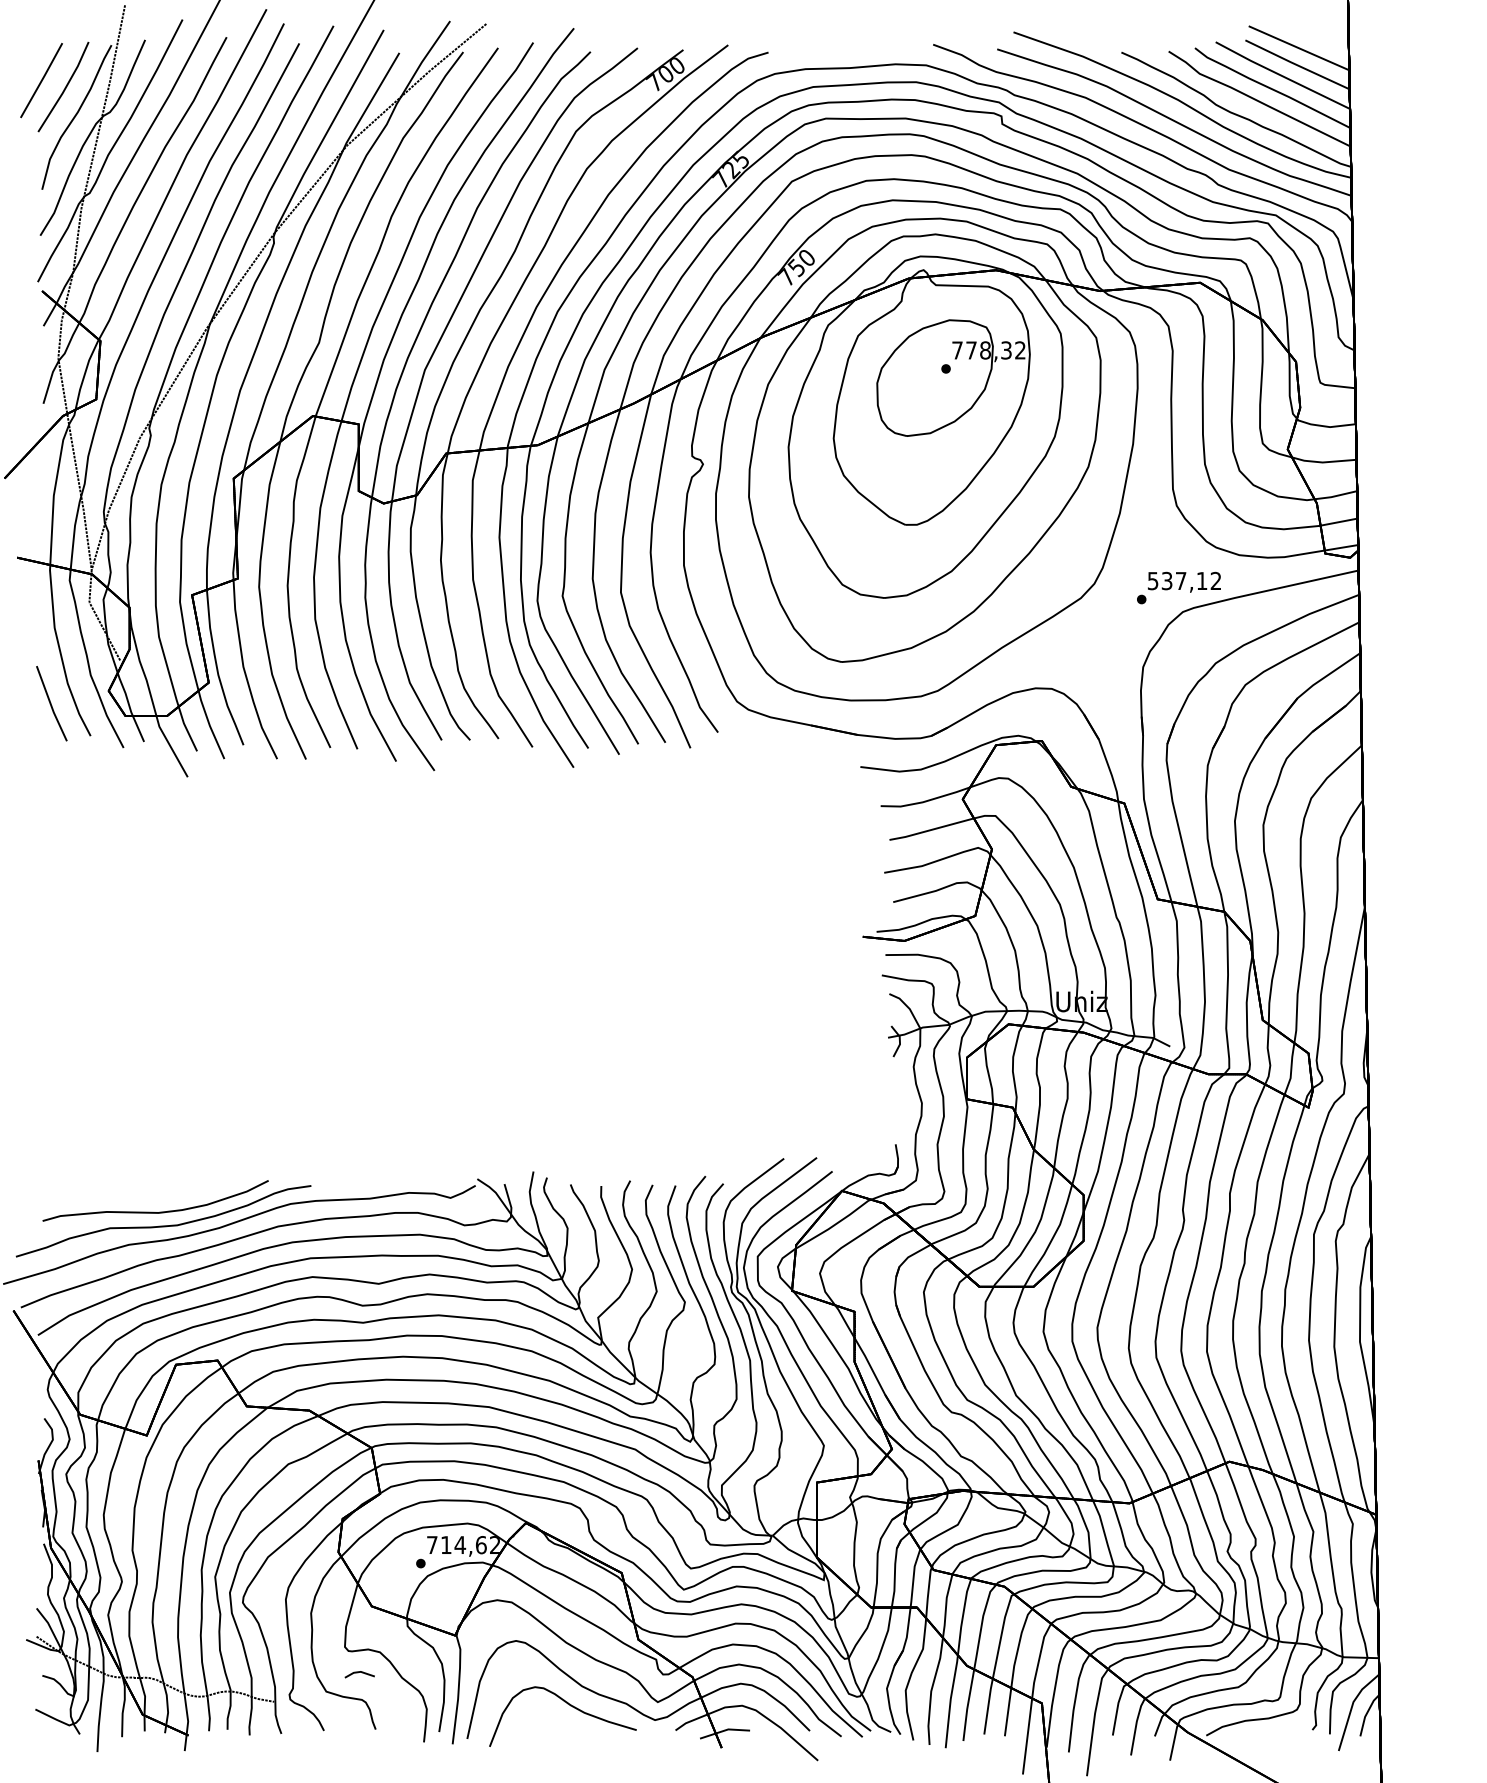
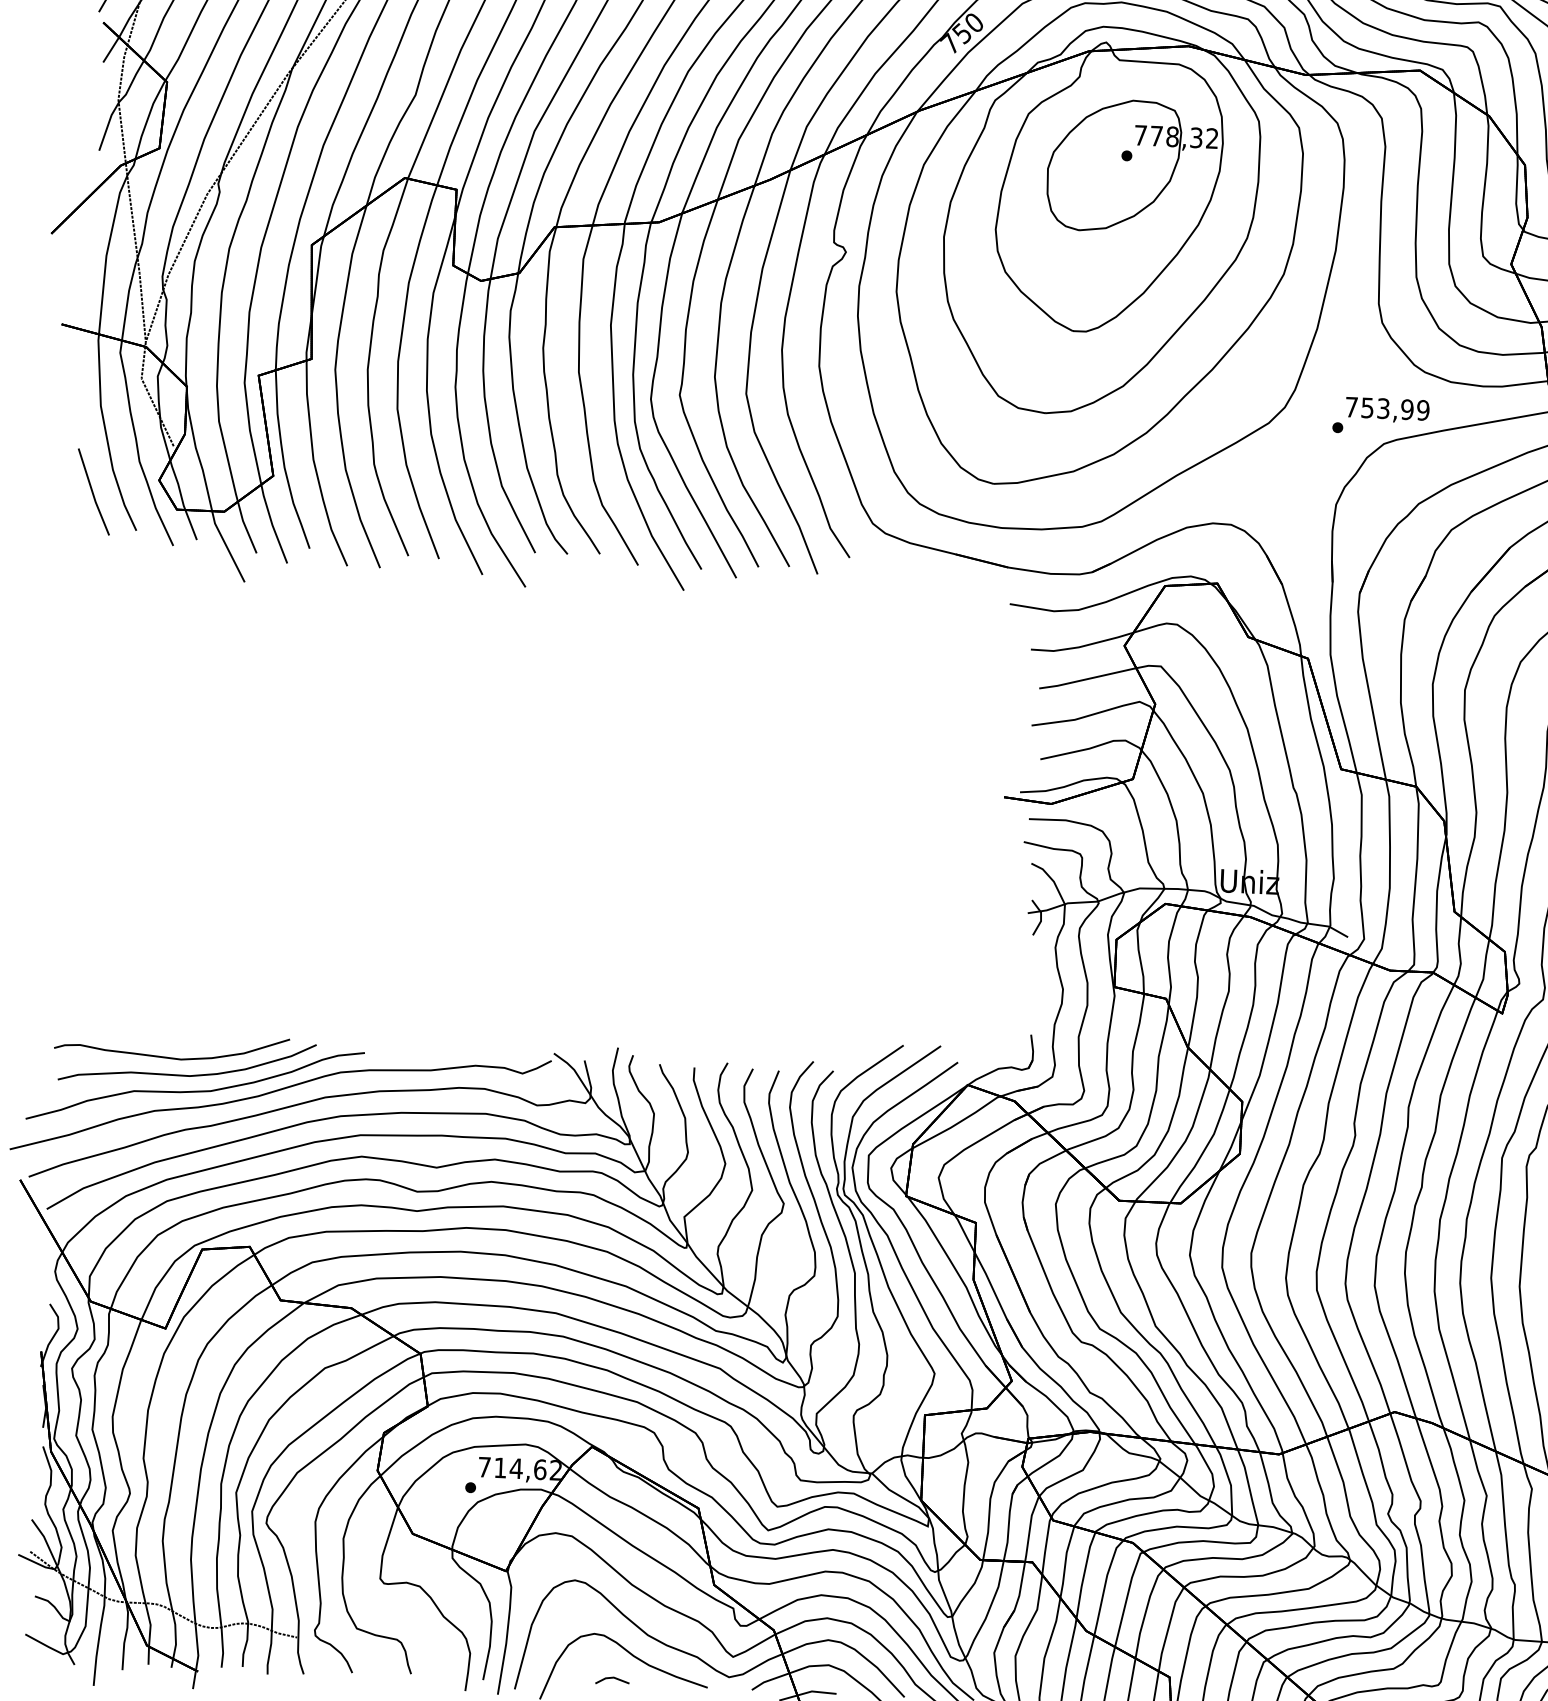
text: (1184, 580) -> (1387, 408), 537,12 -> 753,99
part: (138, 1196) -> (167, 1056), added
line: (358, 1673) -> (611, 1679), moved

